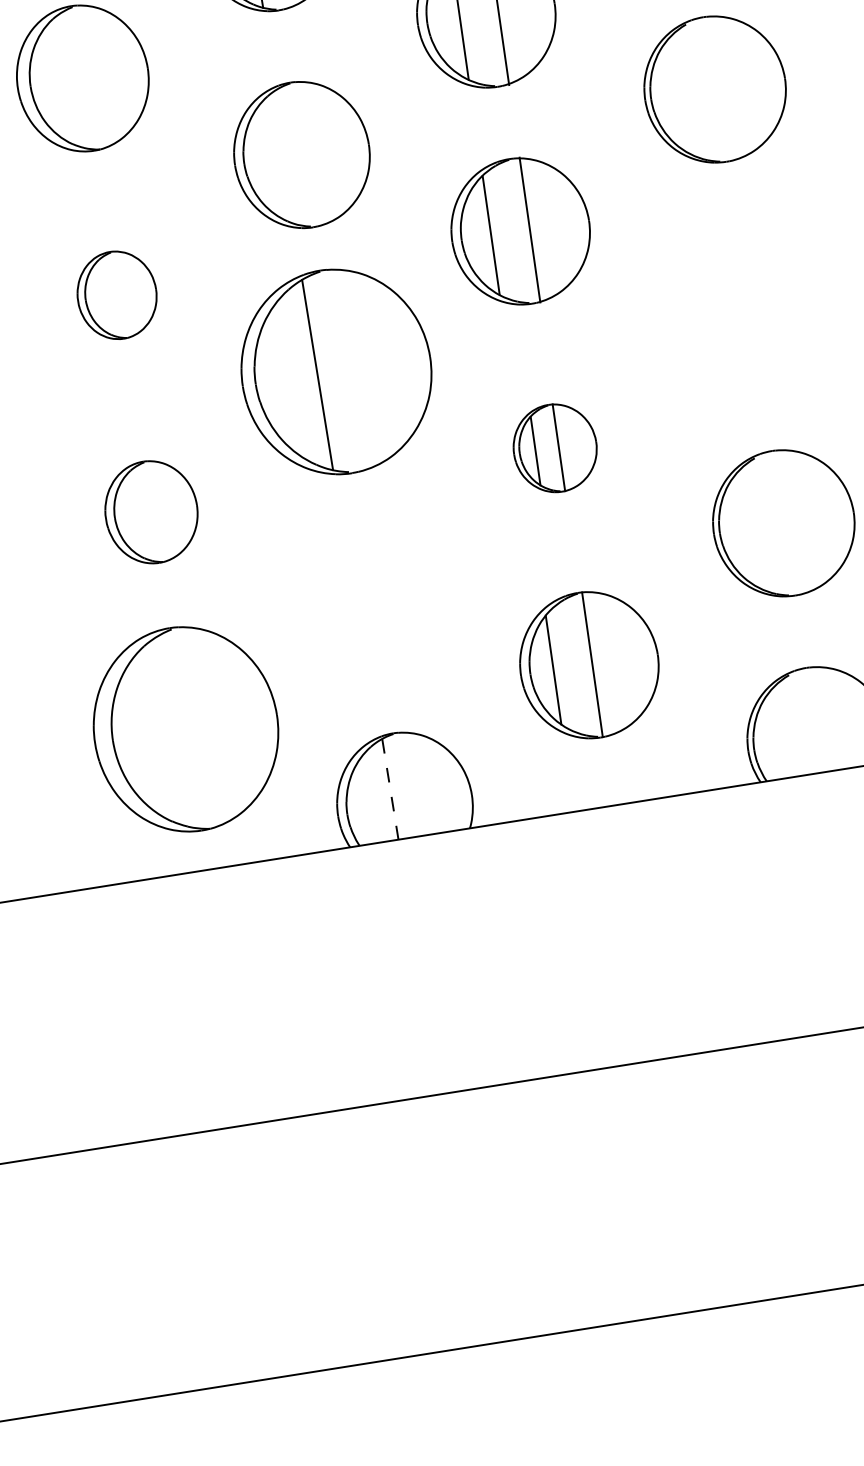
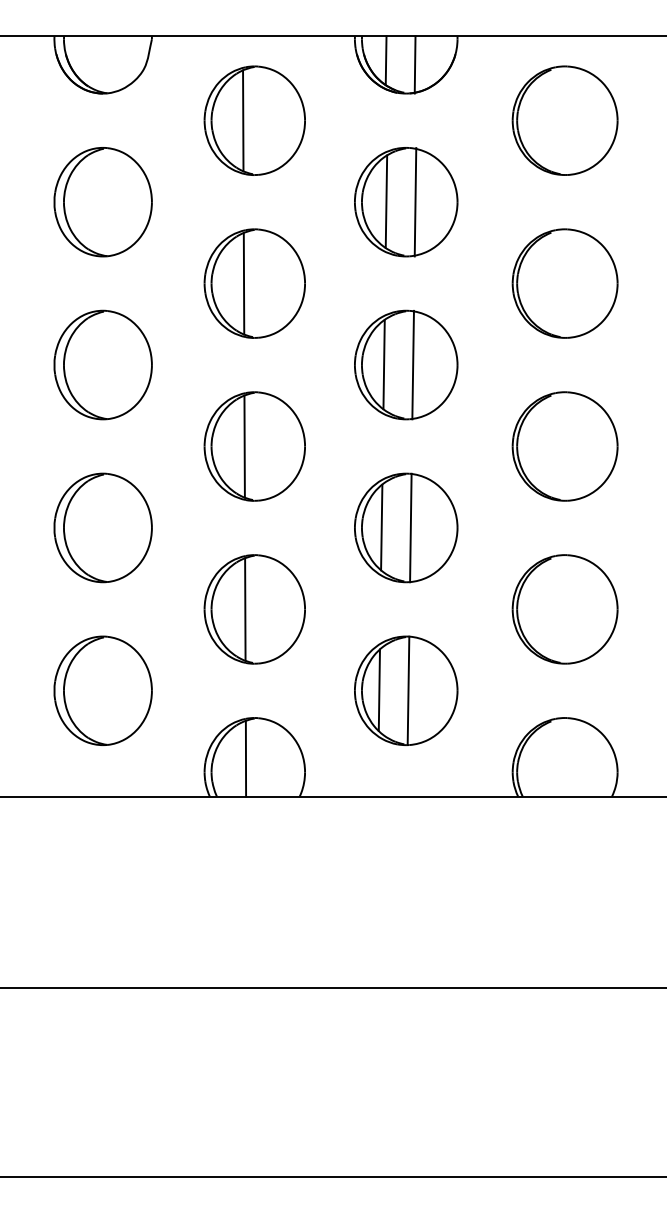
line: (286, 157) -> (243, 283), added
part: (116, 294) -> (102, 364), size x1.67
part: (748, 306) -> (564, 446), added
part: (335, 371) -> (254, 446), size x0.71
part: (555, 447) -> (406, 527), size x1.67
part: (150, 511) -> (102, 527), size x1.43
part: (370, 588) -> (254, 609), added
part: (184, 728) -> (102, 690), size x0.71
line: (389, 789) -> (245, 758), dashed -> solid

